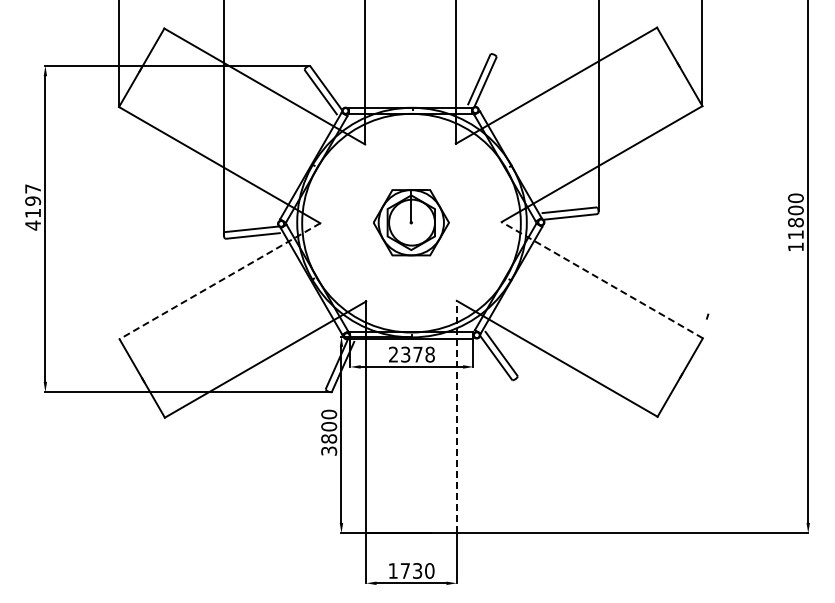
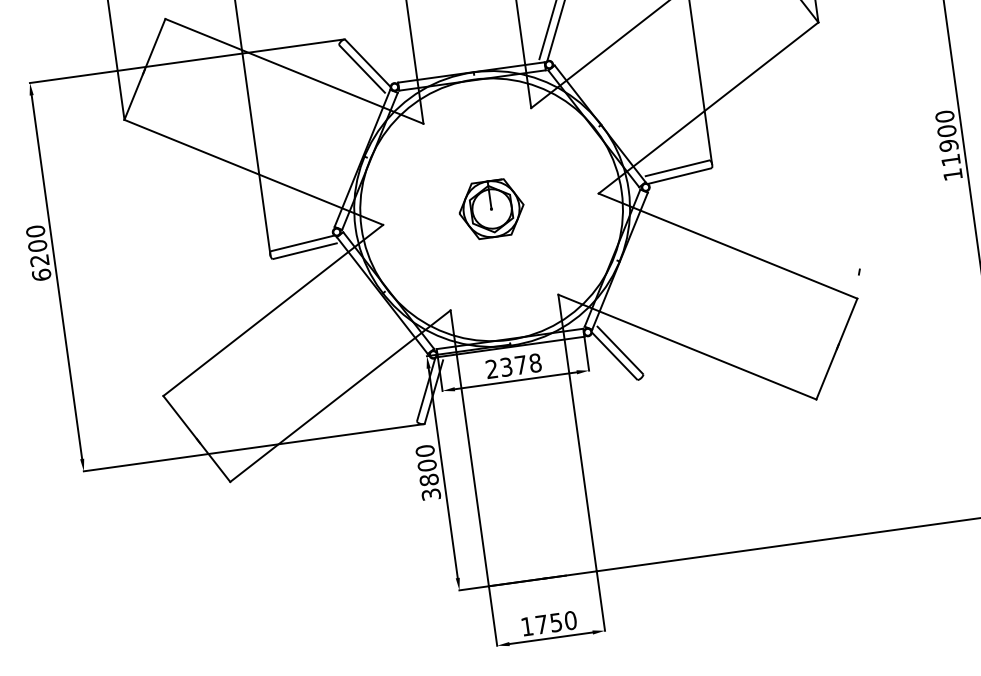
text: (33, 207) -> (39, 253), 4197 -> 6200
part: (411, 222) -> (491, 208), size x0.71
text: (795, 222) -> (948, 145), 11800 -> 11900
line: (601, 279) -> (726, 245), dashed -> solid
line: (219, 281) -> (272, 310), dashed -> solid
line: (456, 416) -> (577, 432), dashed -> solid
text: (417, 570) -> (556, 622), 1730 -> 1750

